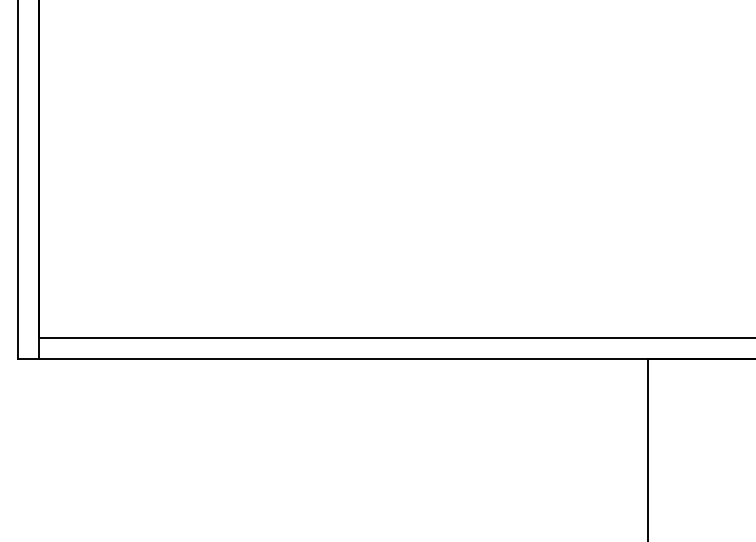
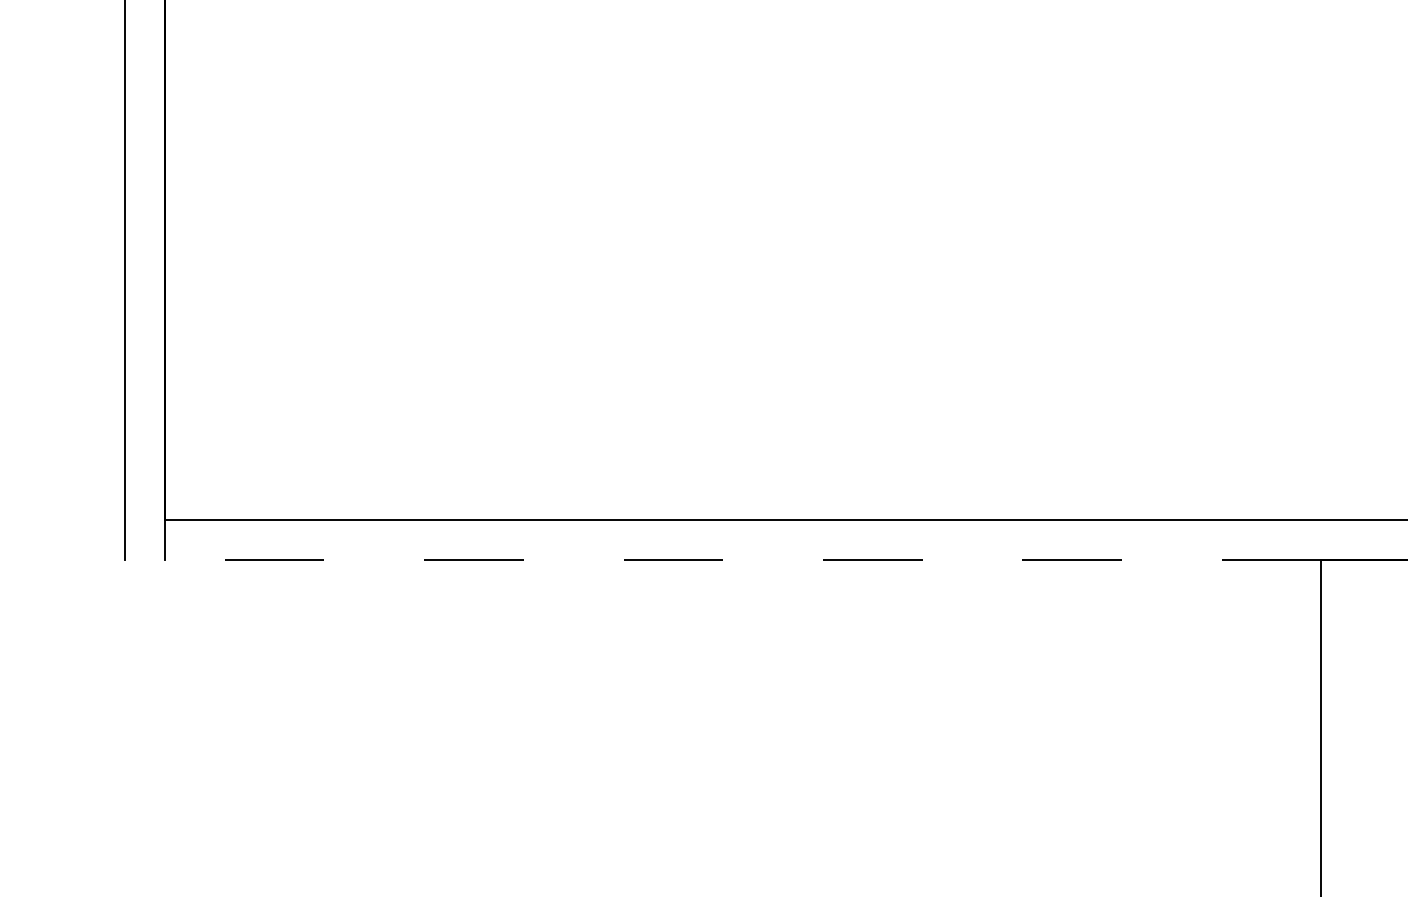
line: (332, 359) -> (721, 560), solid -> dashed

